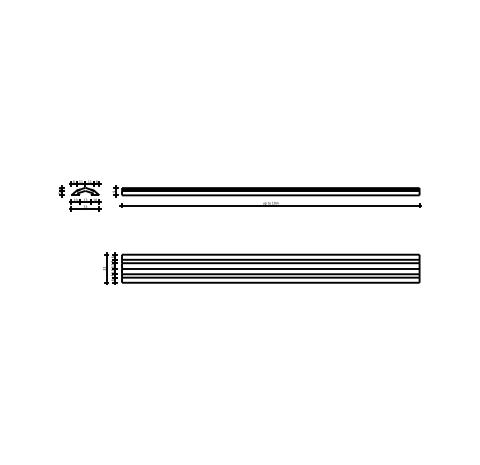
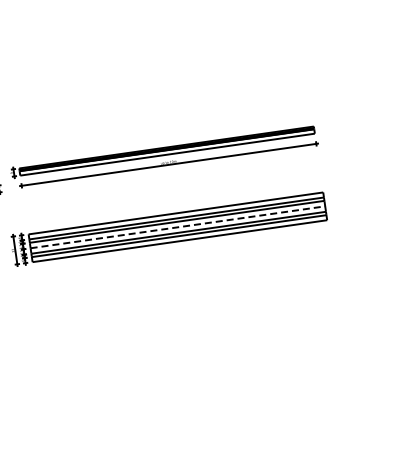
line: (270, 268) -> (177, 227), solid -> dashed

